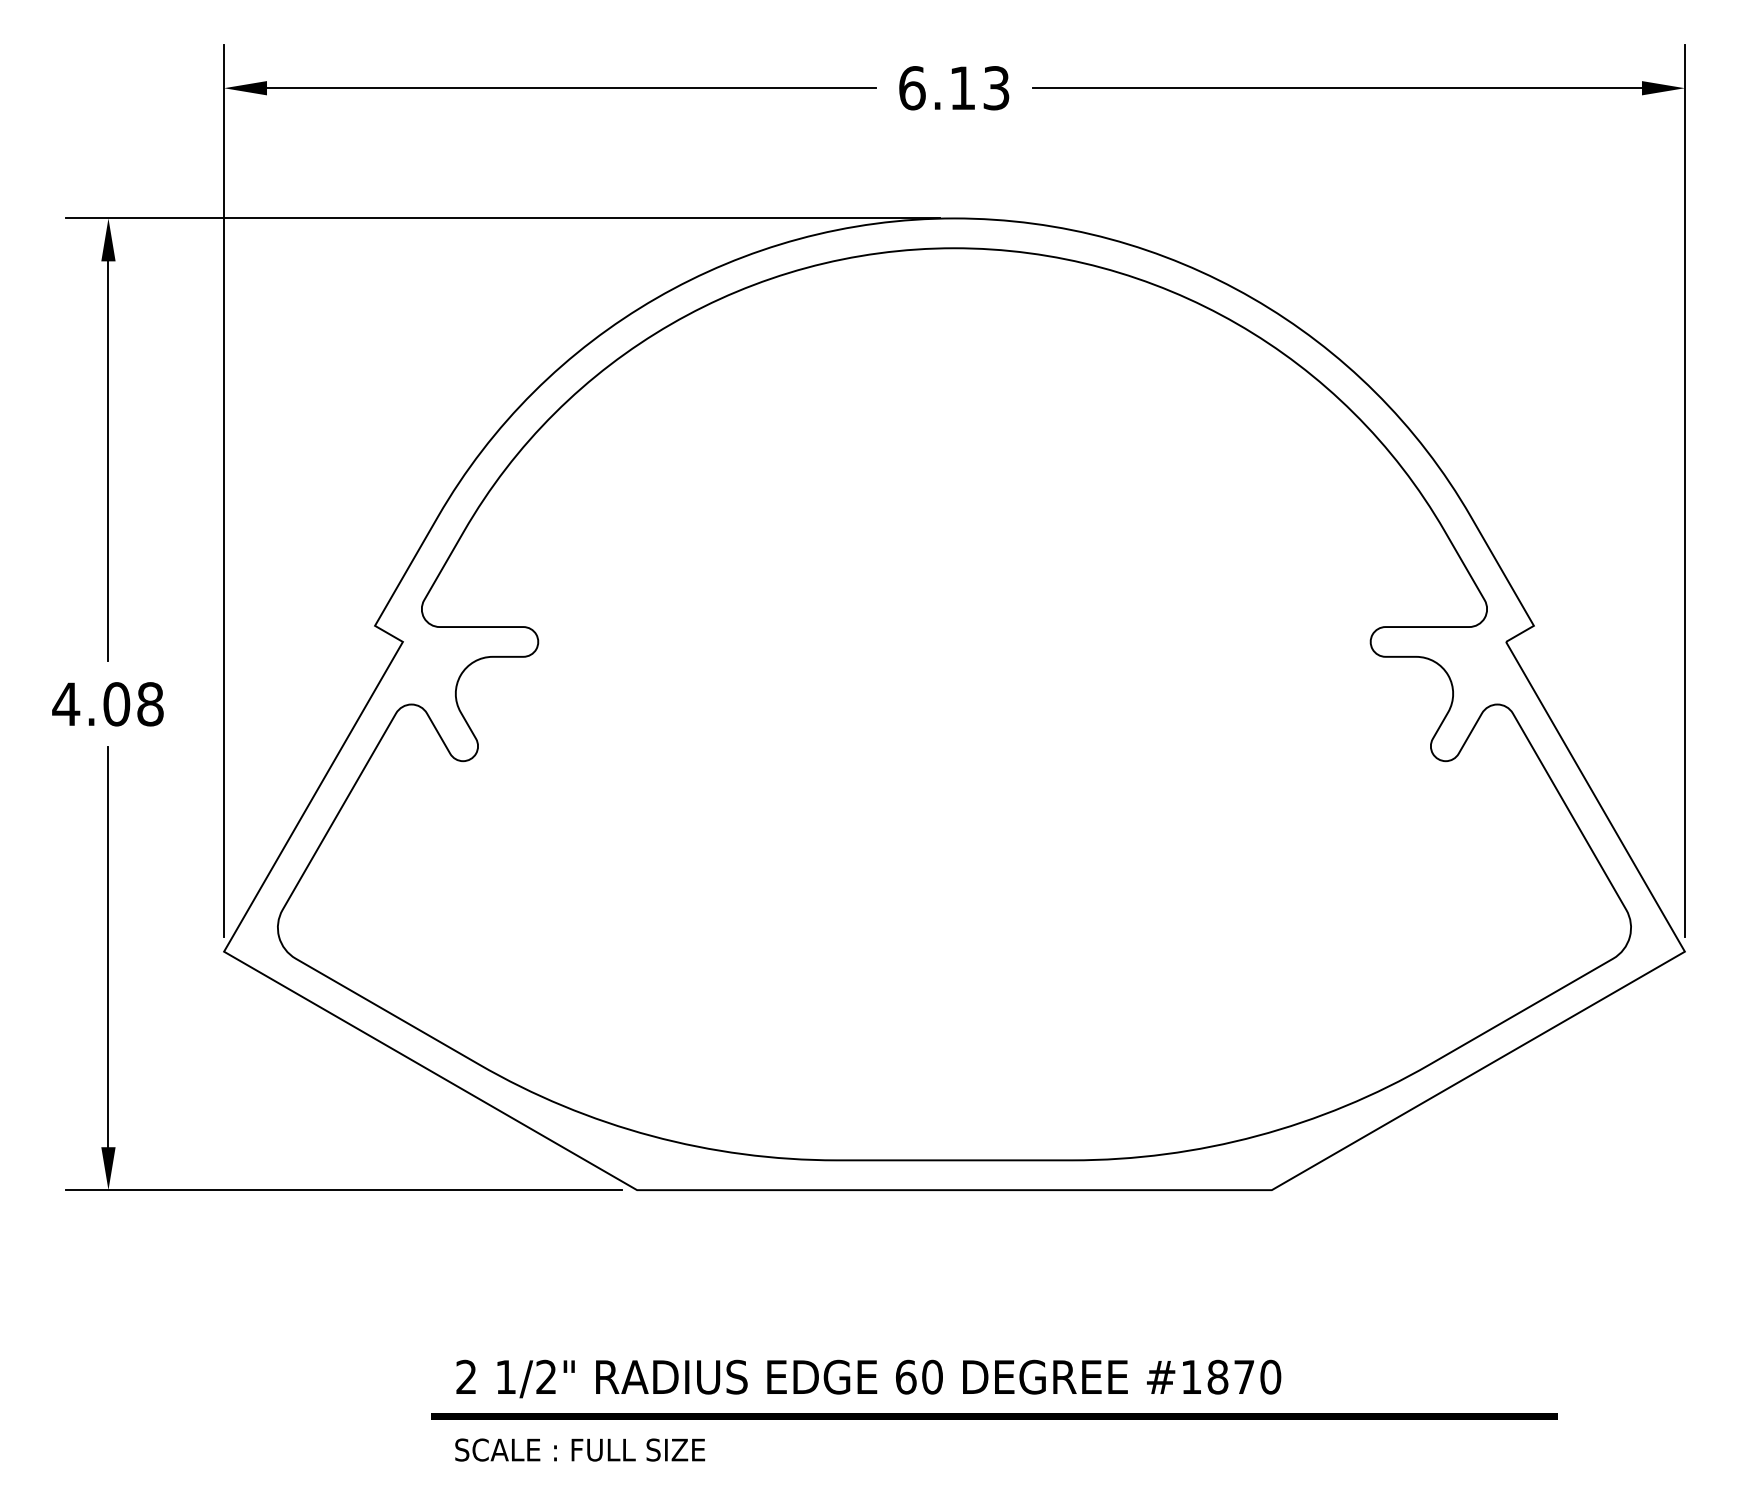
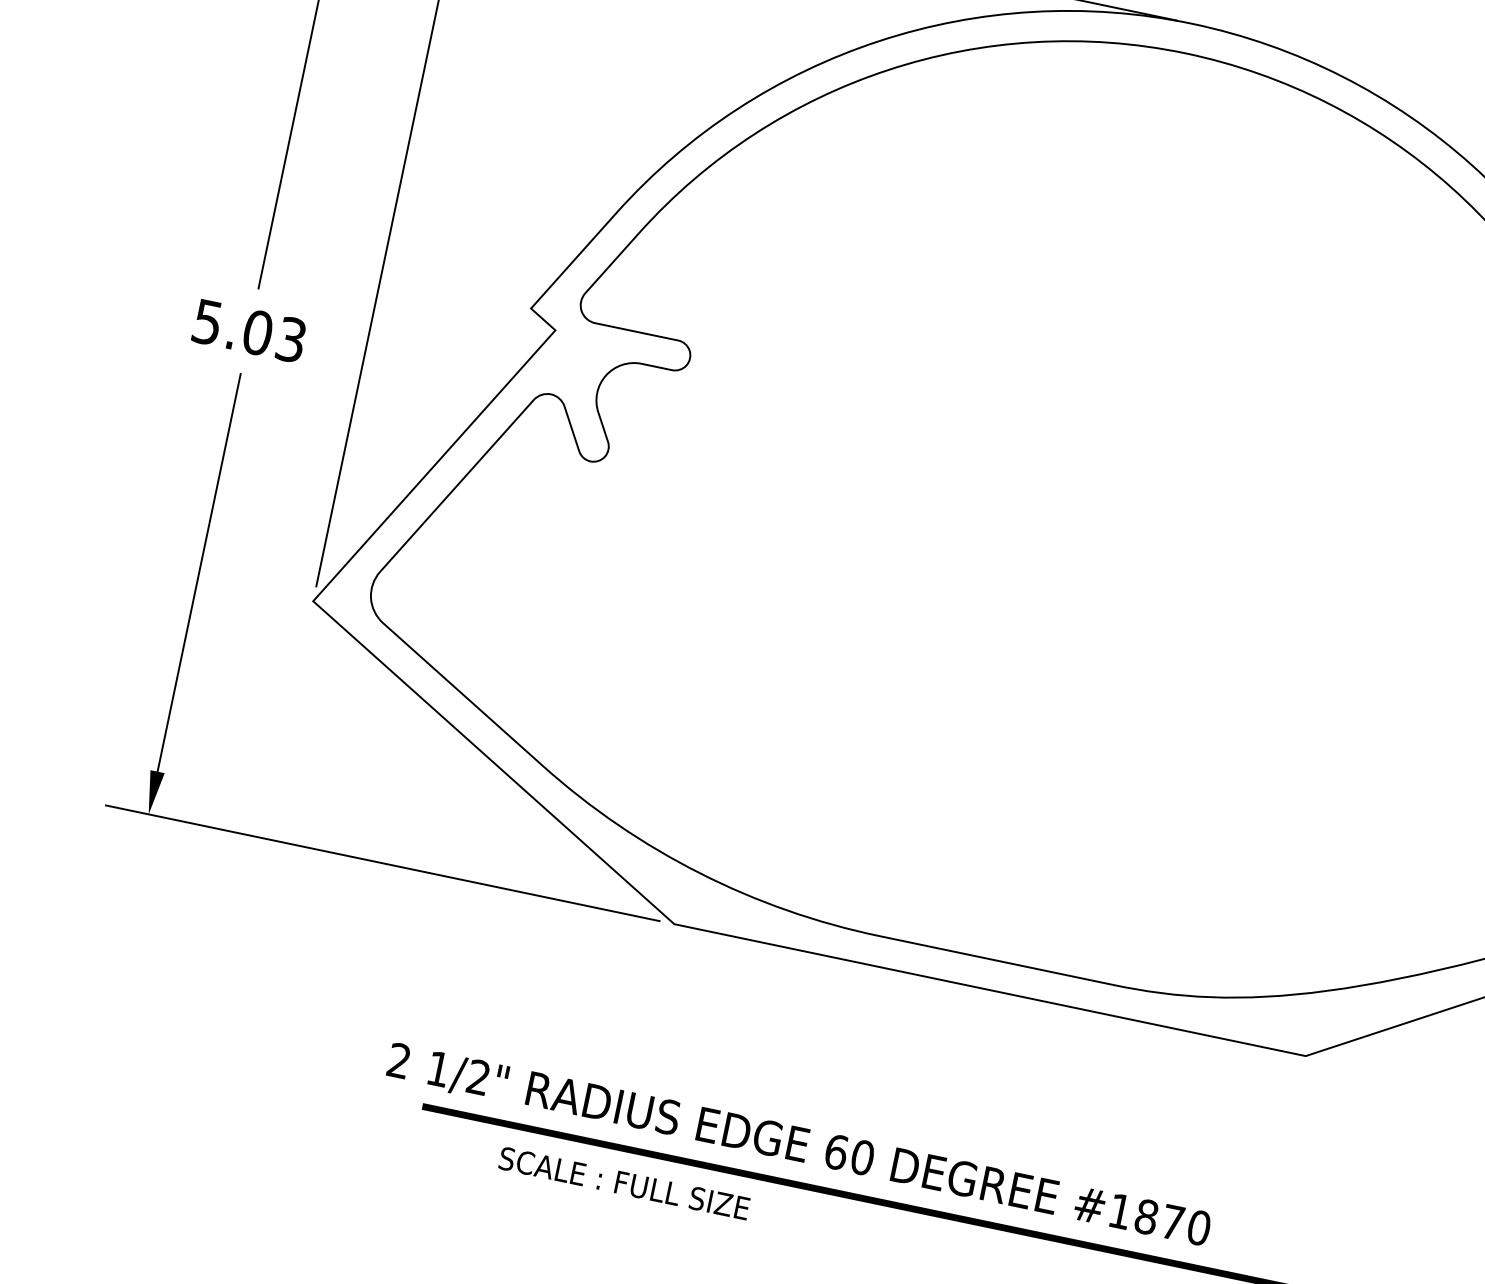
text: (107, 704) -> (248, 331), 4.08 -> 5.03
text: (868, 1378) -> (798, 1145), moved
text: (579, 1449) -> (623, 1182), moved

